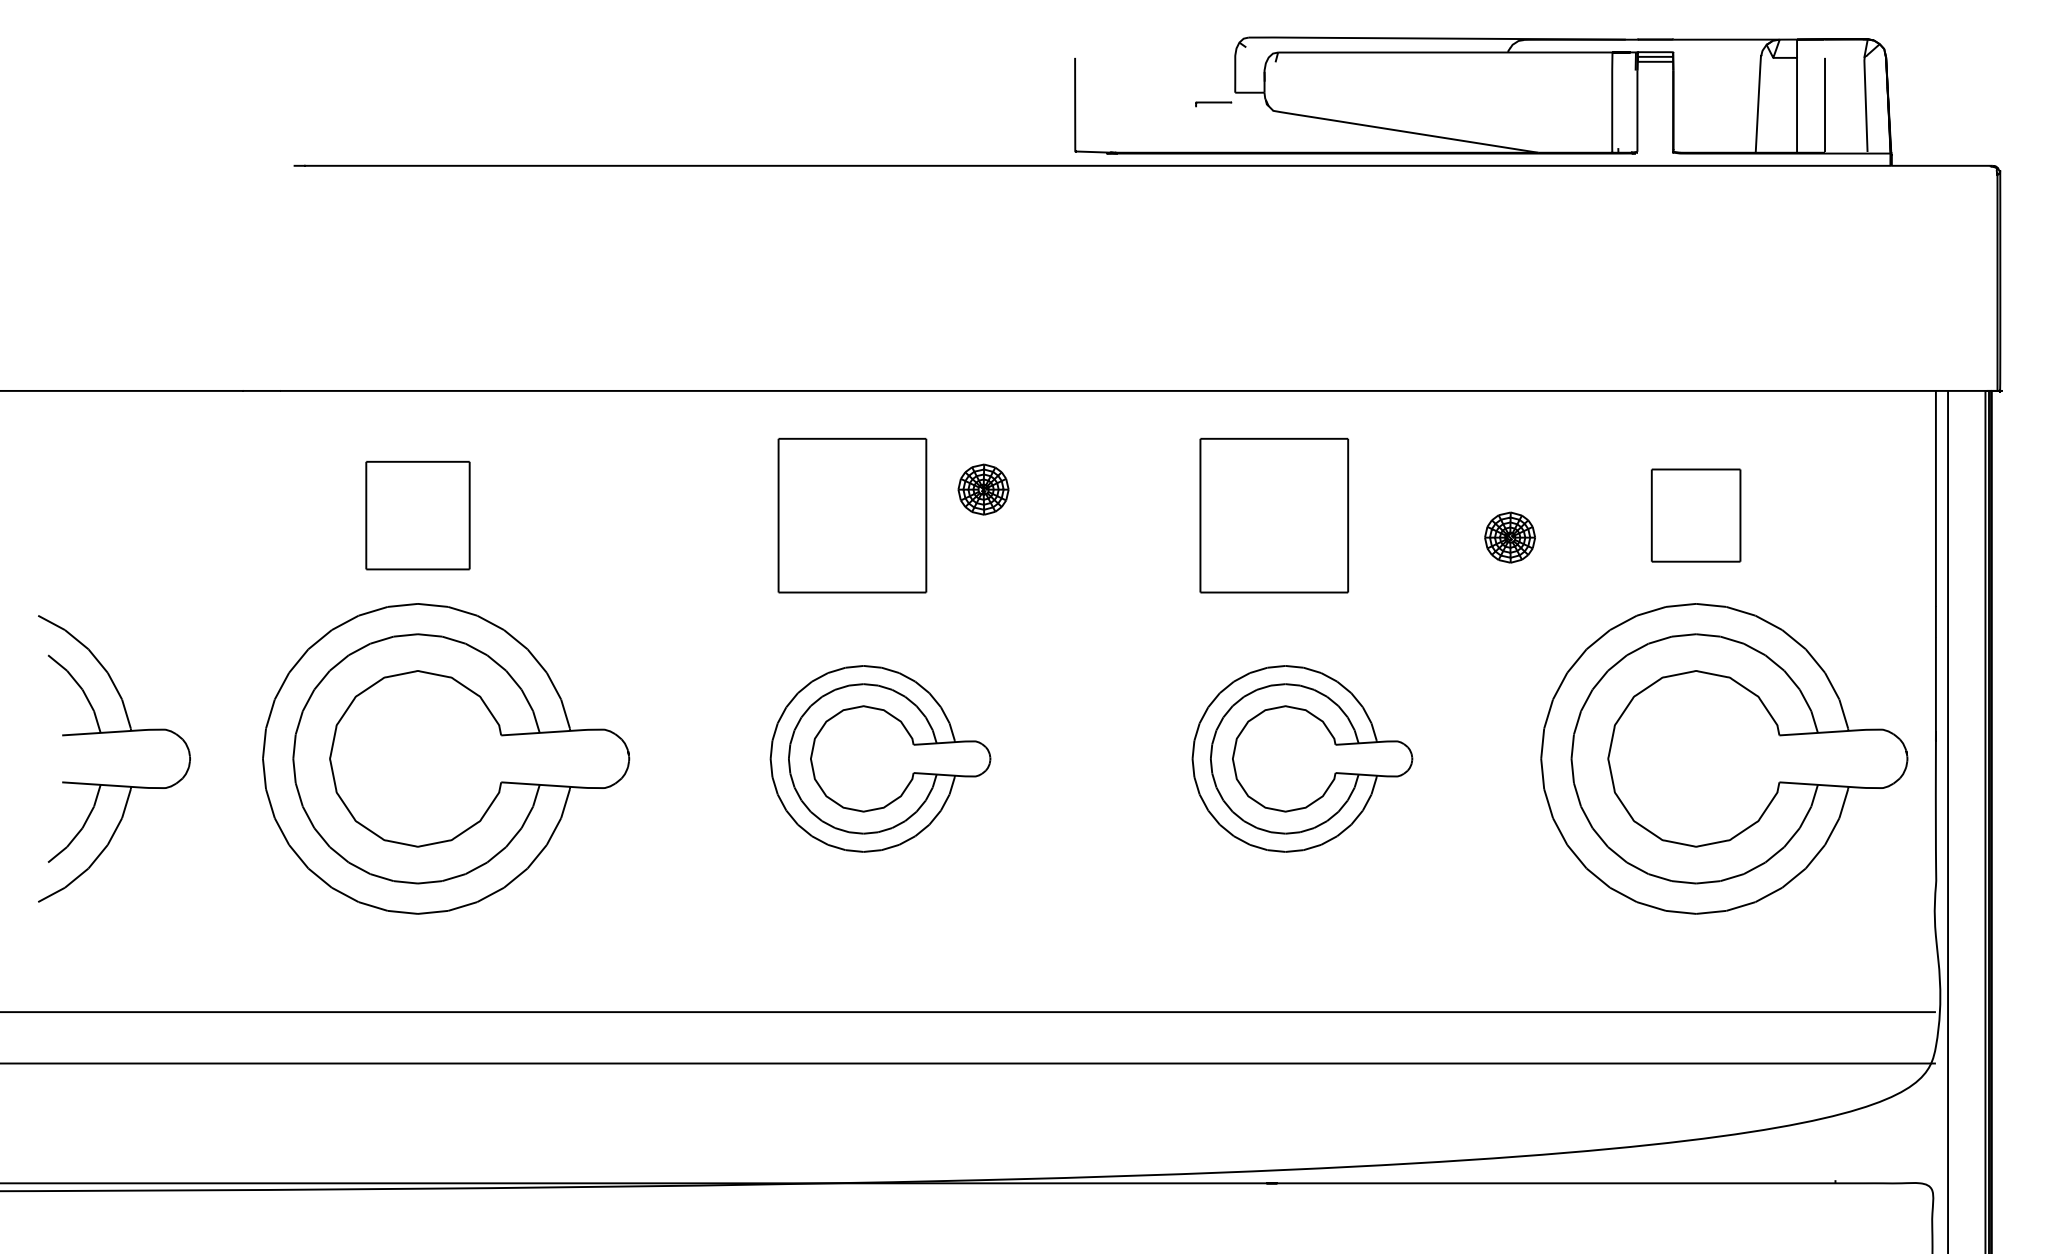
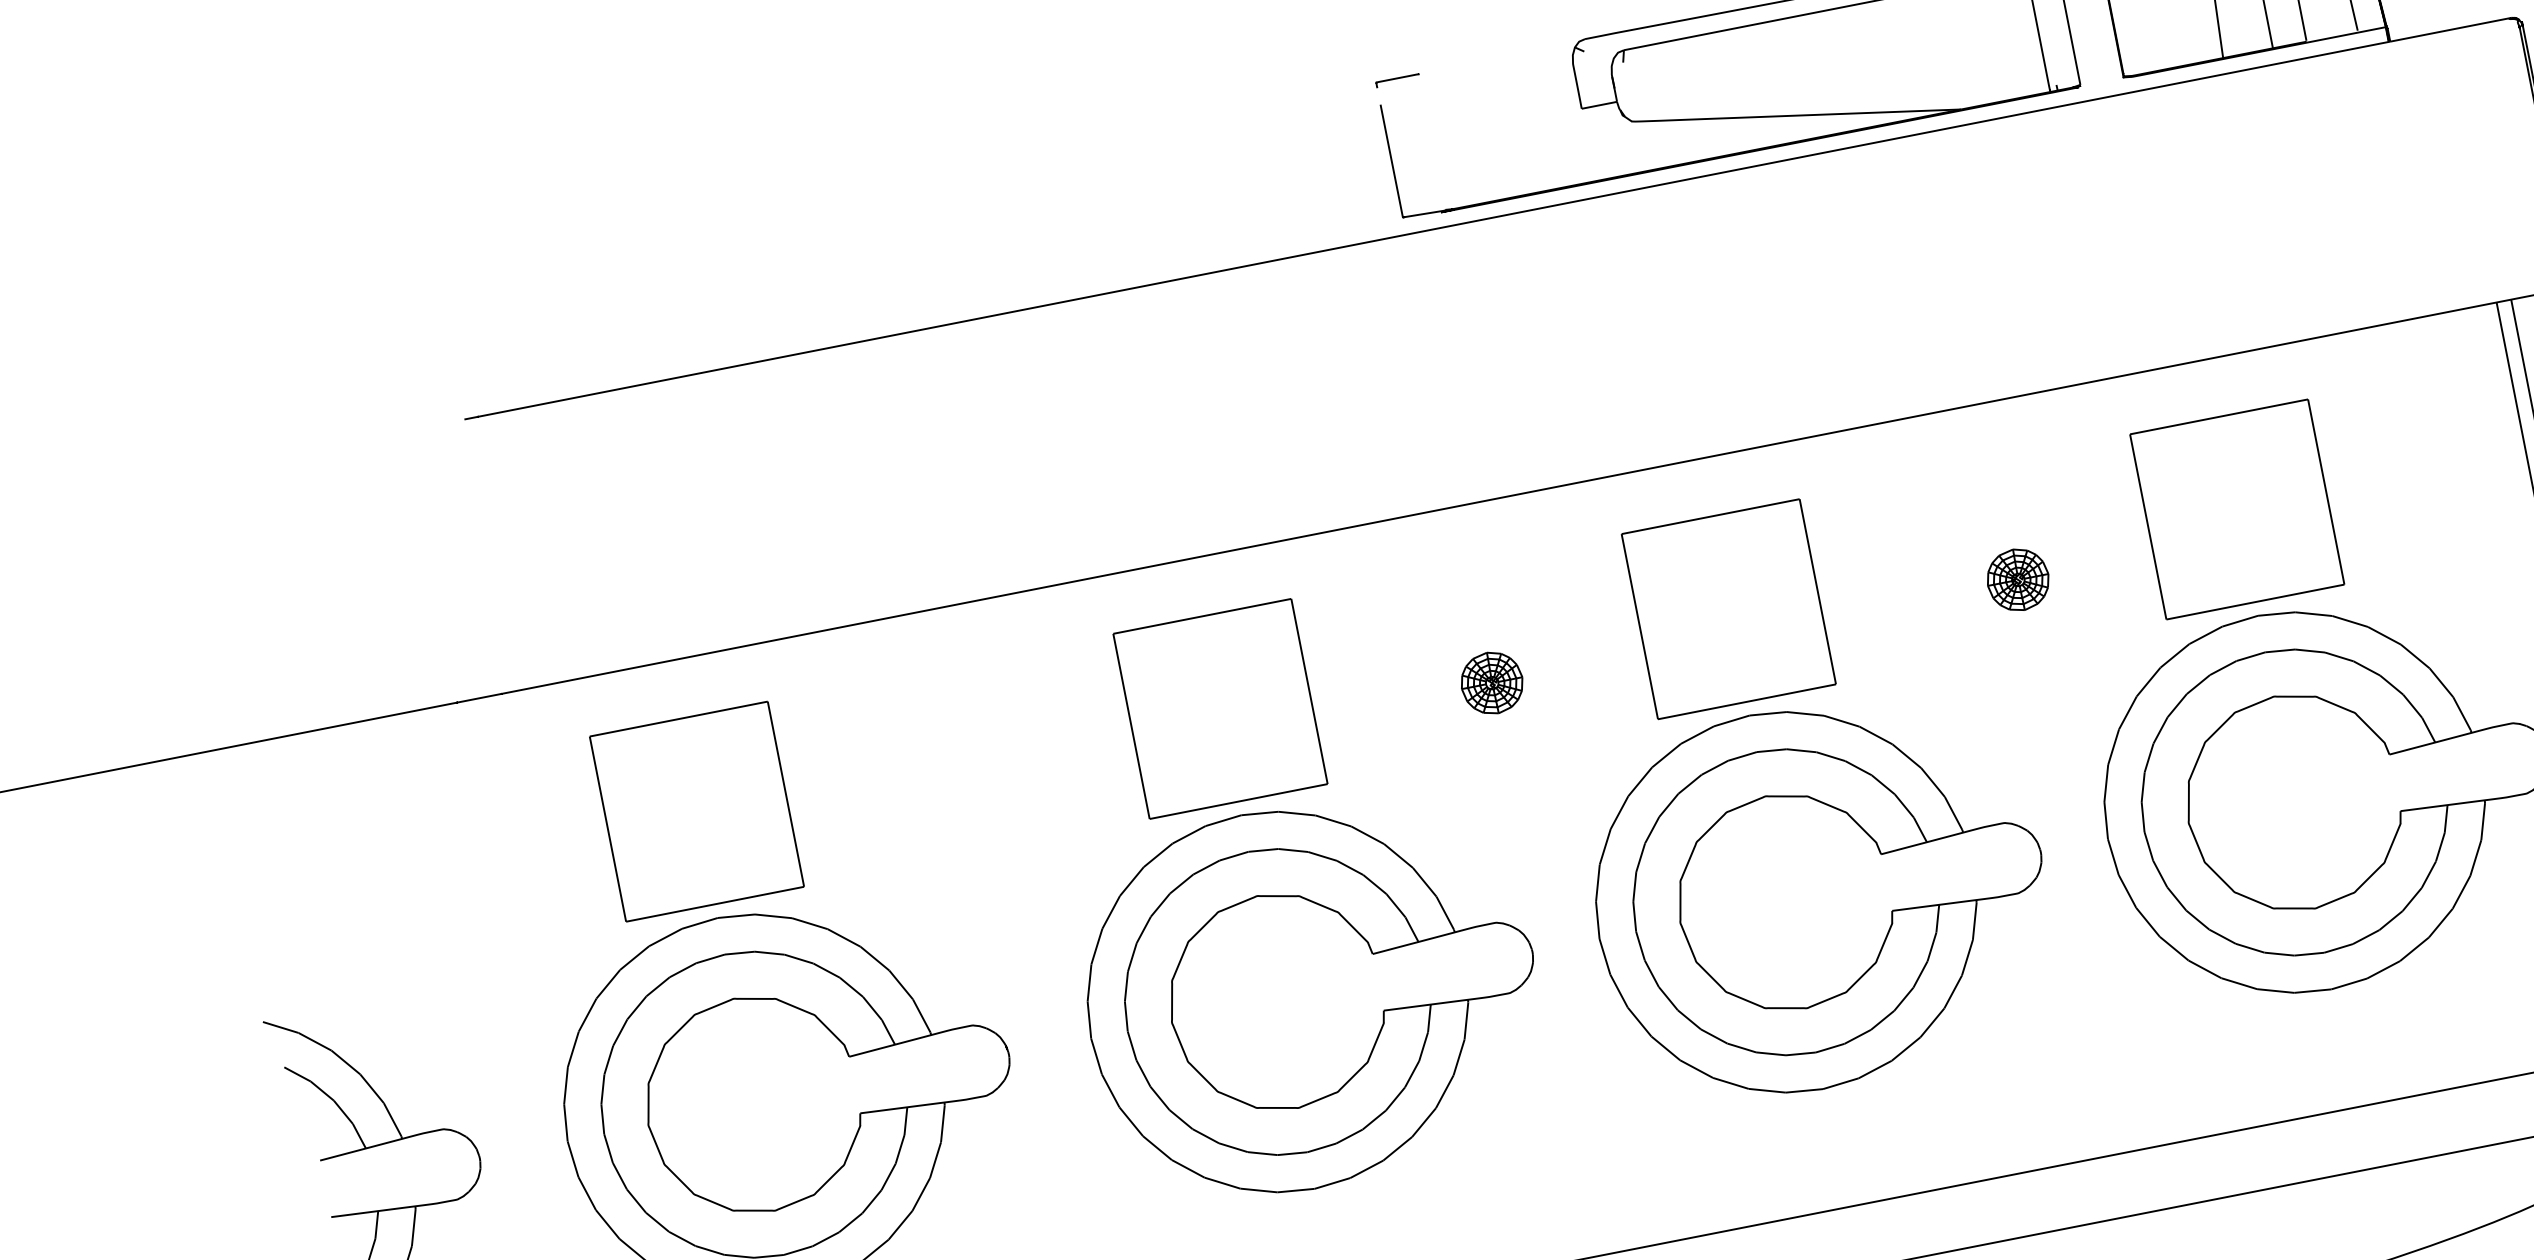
curve: (1213, 103) -> (1397, 79), moved
part: (983, 489) -> (1492, 682), moved
part: (417, 515) -> (696, 811), size x1.43
part: (1695, 515) -> (2236, 509), size x1.67
part: (880, 758) -> (1311, 994), size x1.67
part: (1302, 758) -> (1820, 895), size x1.67

